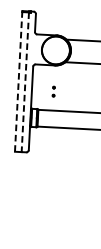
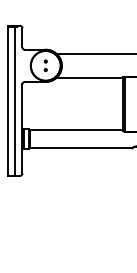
line: (18, 81) -> (7, 101), dashed -> solid
line: (24, 82) -> (14, 101), dashed -> solid
part: (53, 91) -> (45, 65), moved

